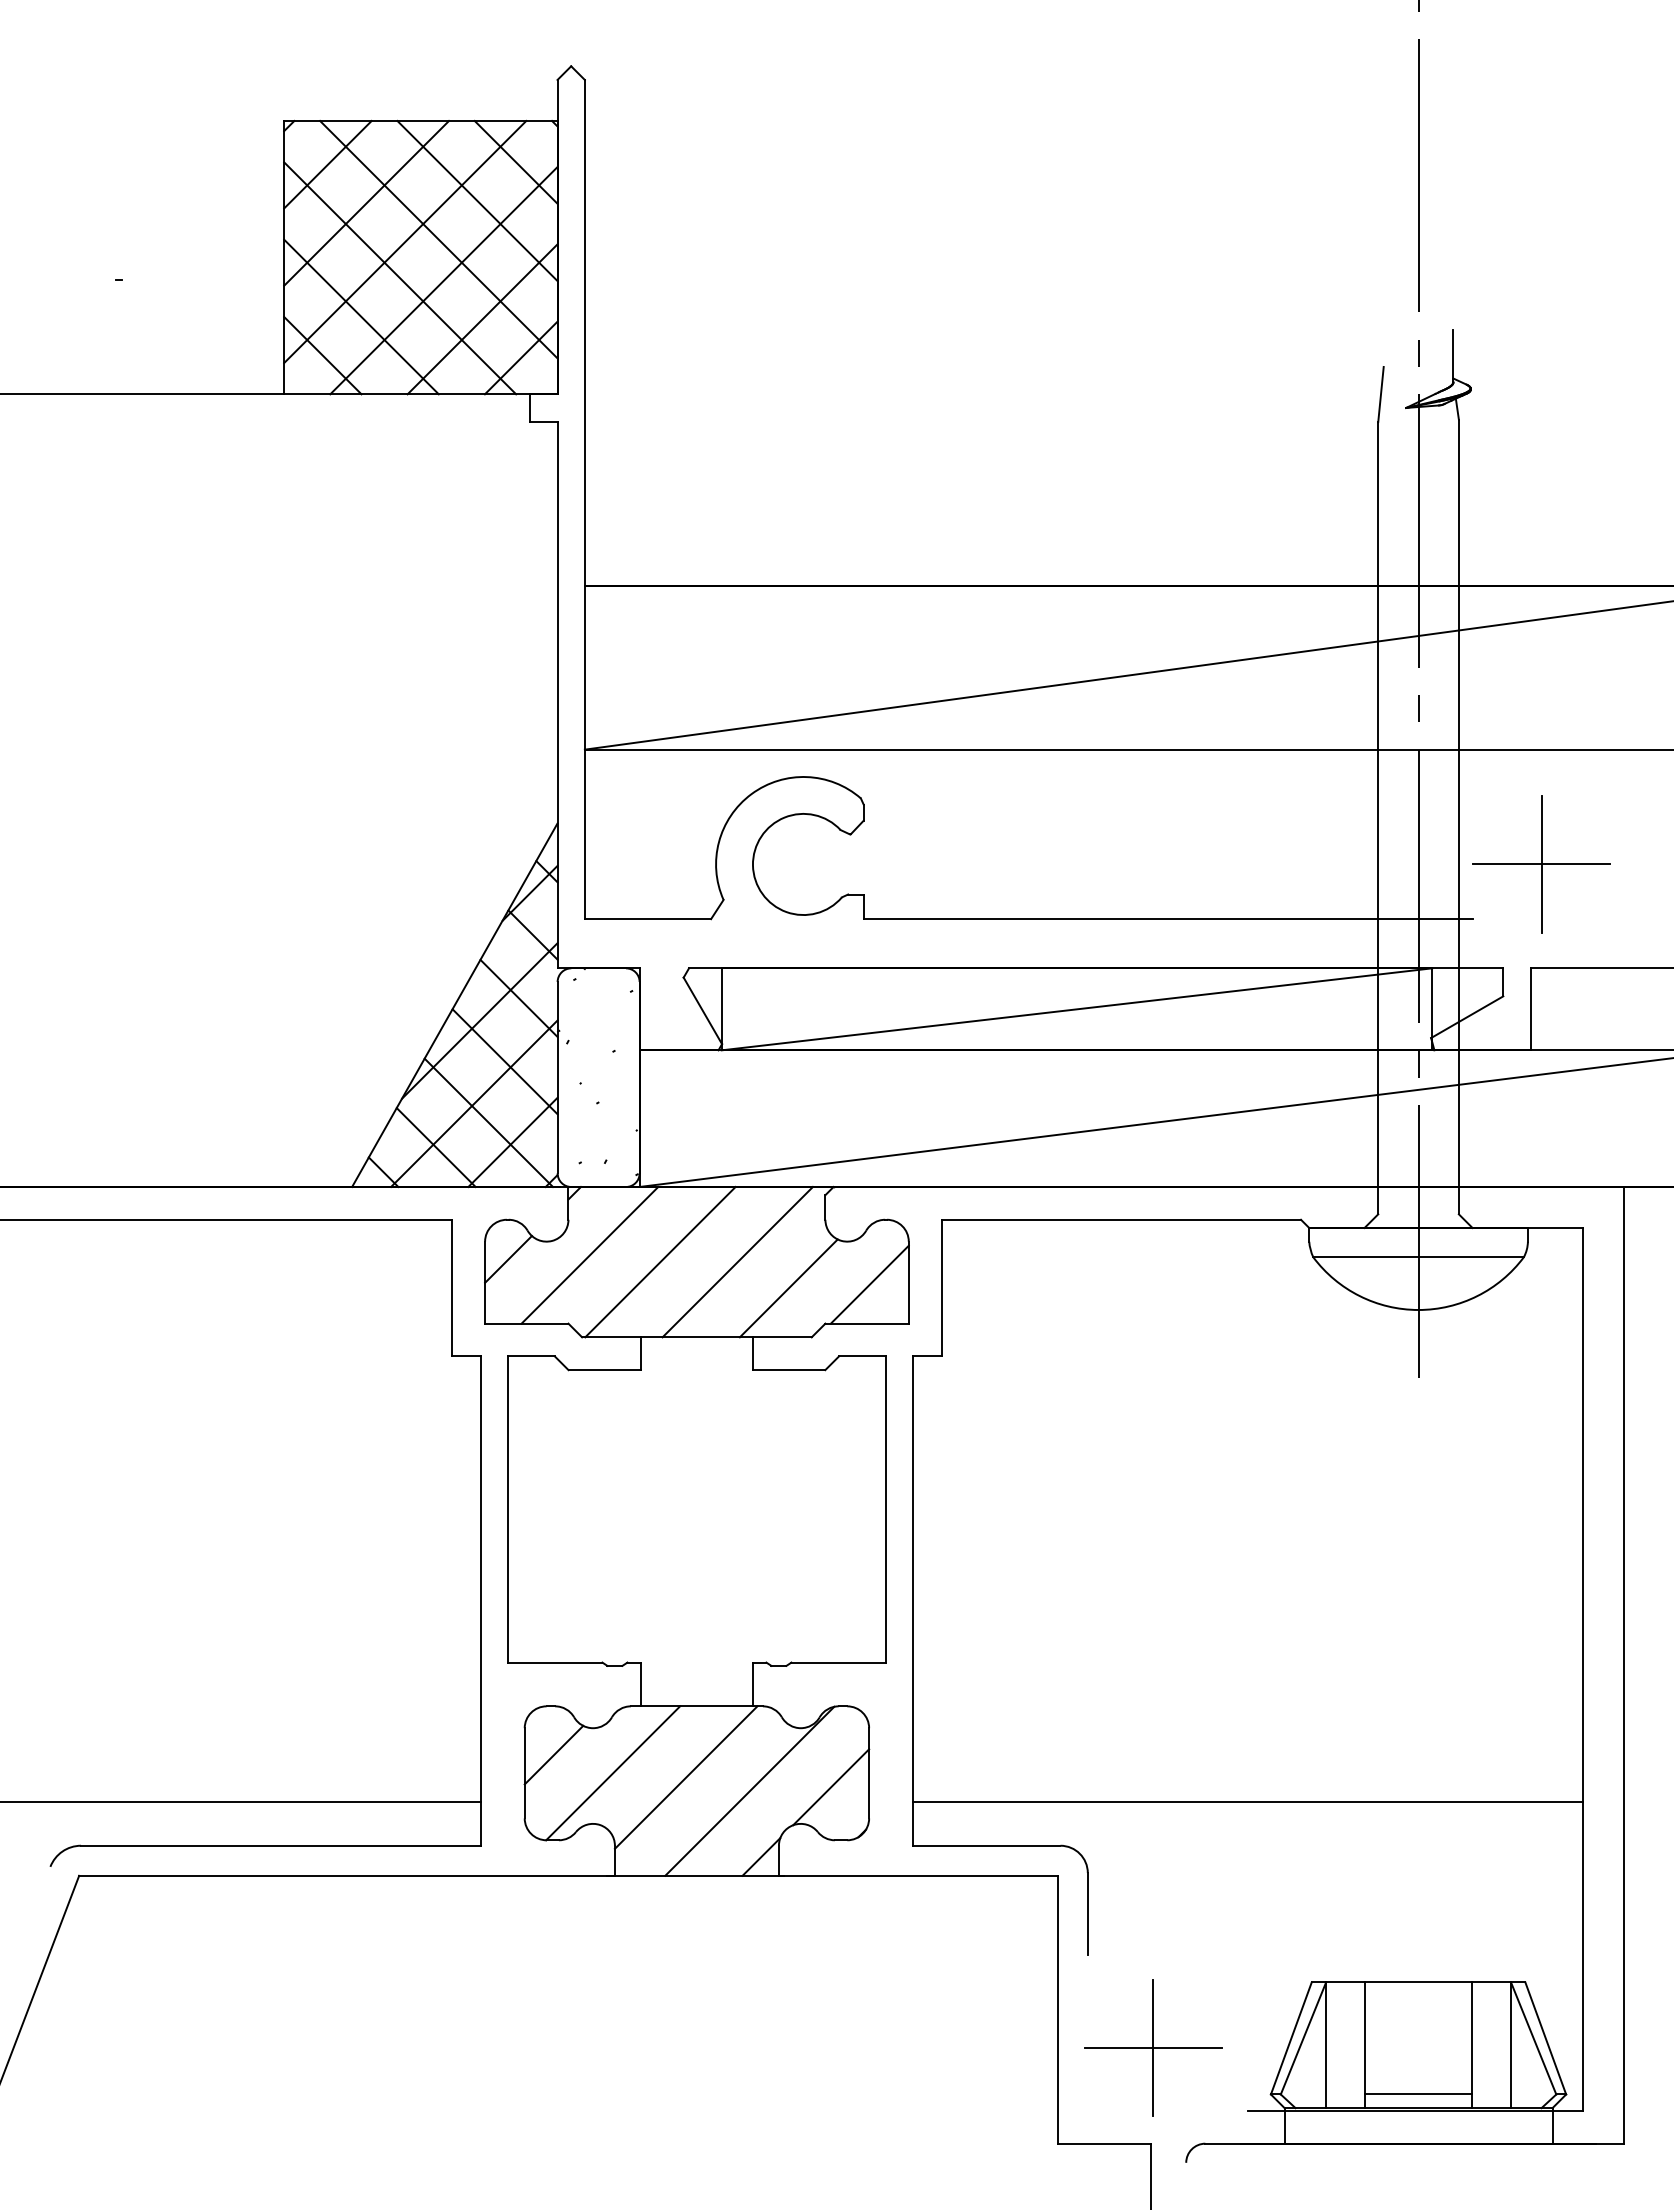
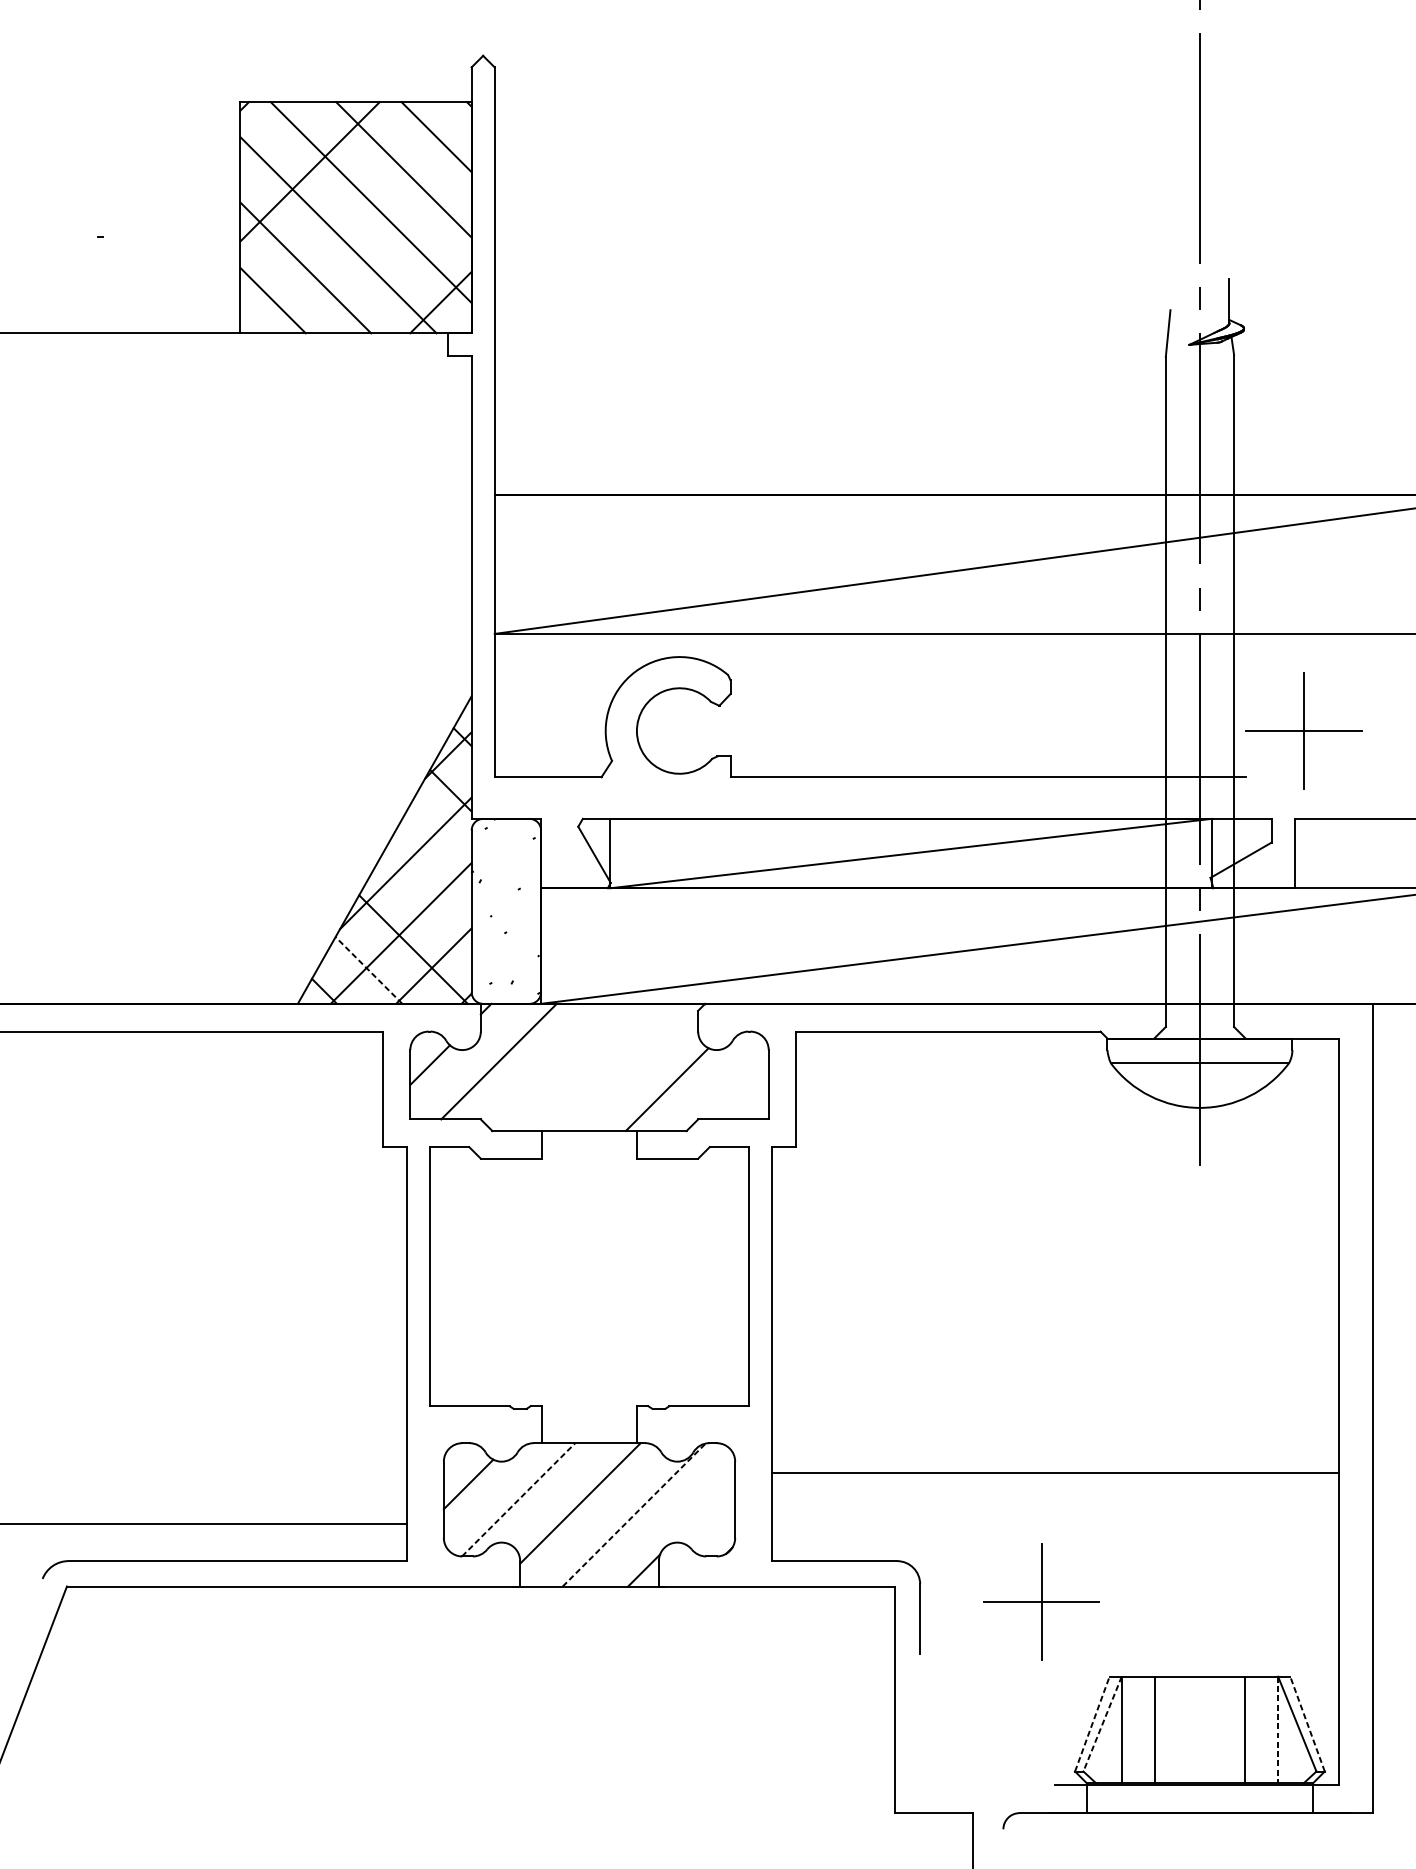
line: (327, 164) -> (277, 138), removed
line: (405, 241) -> (342, 204), removed
line: (443, 280) -> (375, 237), removed
line: (482, 319) -> (408, 270), removed
line: (518, 997) -> (438, 843), removed
line: (504, 1061) -> (426, 897), removed
line: (436, 1147) -> (369, 970), solid -> dashed
line: (660, 1261) -> (558, 1066), removed
line: (737, 1261) -> (623, 1066), removed
line: (869, 1284) -> (735, 1086), removed
line: (613, 1773) -> (518, 1499), solid -> dashed
line: (831, 1787) -> (703, 1511), removed
line: (749, 1791) -> (633, 1515), solid -> dashed
line: (1247, 1802) -> (1055, 1472), moved
line: (1291, 2038) -> (1092, 1724), solid -> dashed
line: (1303, 2038) -> (1102, 1724), solid -> dashed
line: (1545, 2038) -> (1307, 1724), solid -> dashed
line: (1511, 2045) -> (1278, 1730), solid -> dashed
part: (1153, 2047) -> (1041, 1601), moved
line: (1418, 2094) -> (1199, 1771), removed

